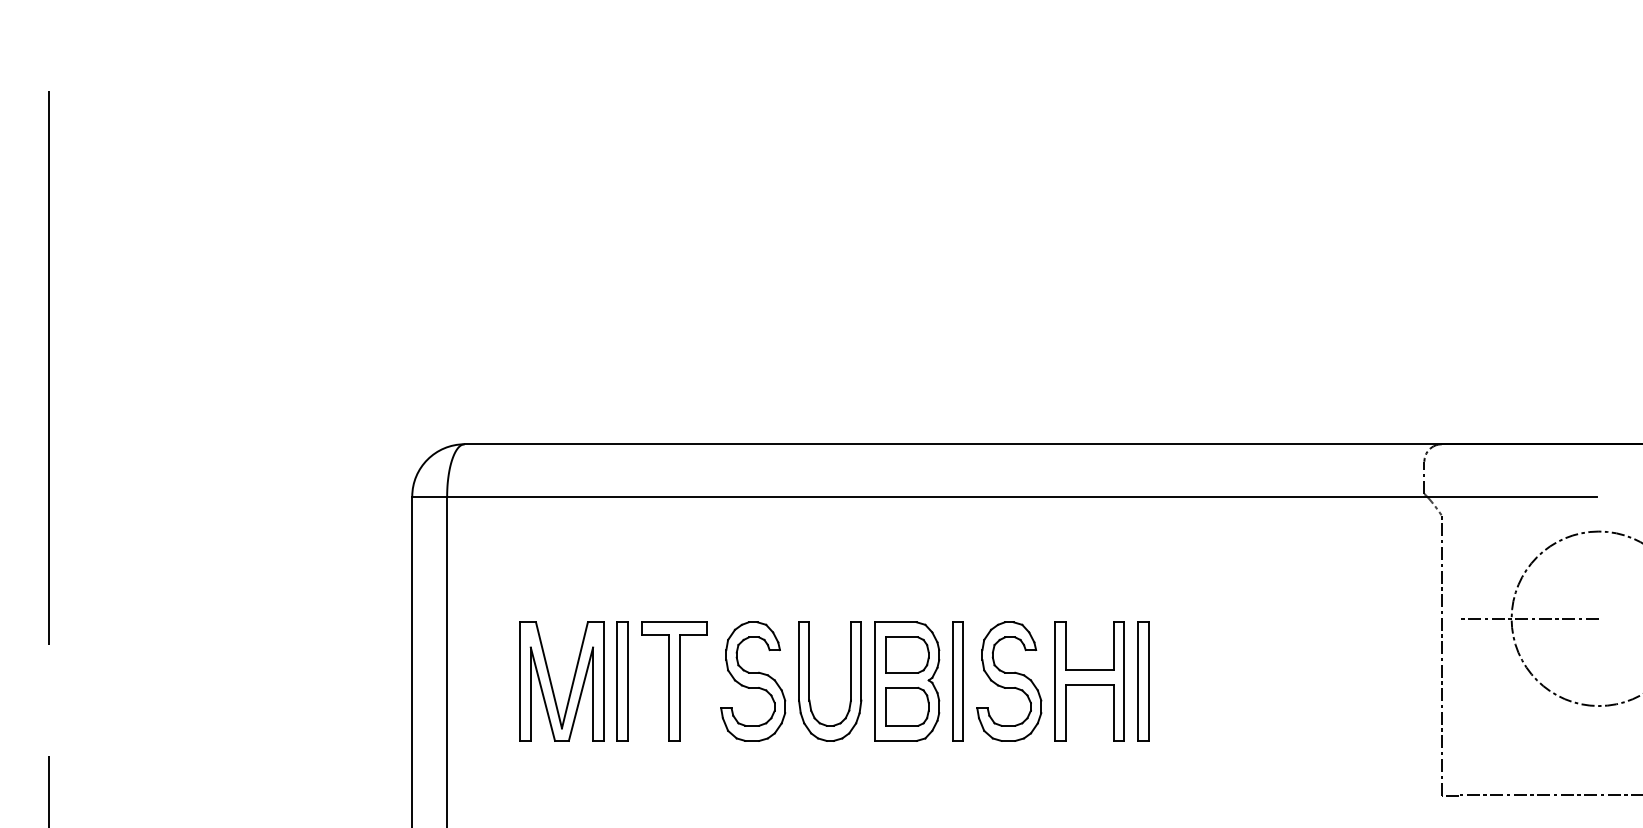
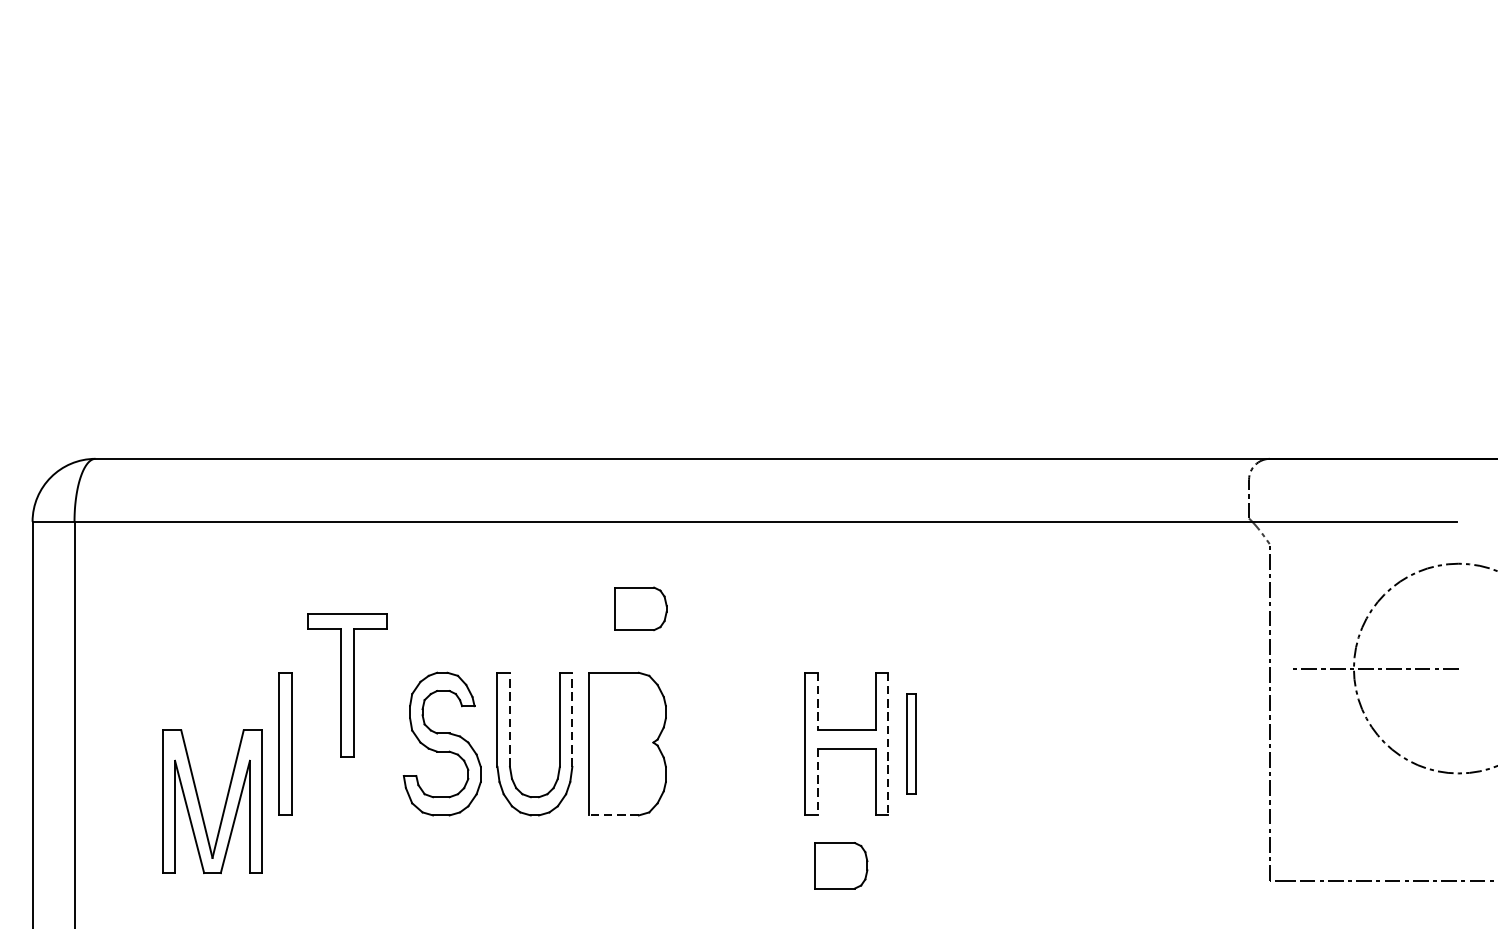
line: (1065, 646) -> (817, 701), solid -> dashed
part: (907, 654) -> (641, 608), moved
line: (809, 660) -> (510, 718), solid -> dashed
line: (861, 660) -> (572, 718), solid -> dashed
part: (674, 681) -> (347, 685), moved
part: (957, 681) -> (687, 743), removed
part: (1009, 681) -> (750, 743), removed
part: (1143, 681) -> (911, 743), size x0.7
line: (1124, 682) -> (888, 745), solid -> dashed
part: (552, 684) -> (201, 805), moved
part: (907, 706) -> (841, 865), moved
line: (1065, 713) -> (817, 782), solid -> dashed
line: (895, 740) -> (613, 814), solid -> dashed

